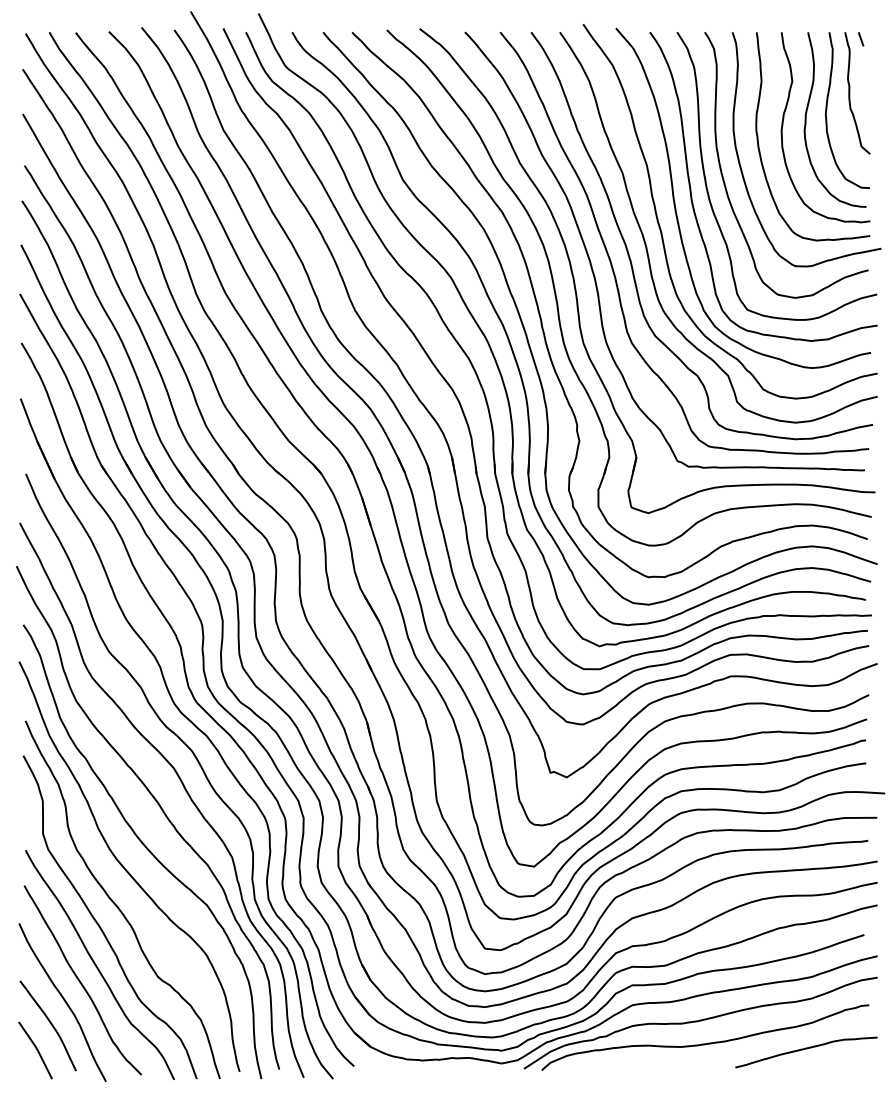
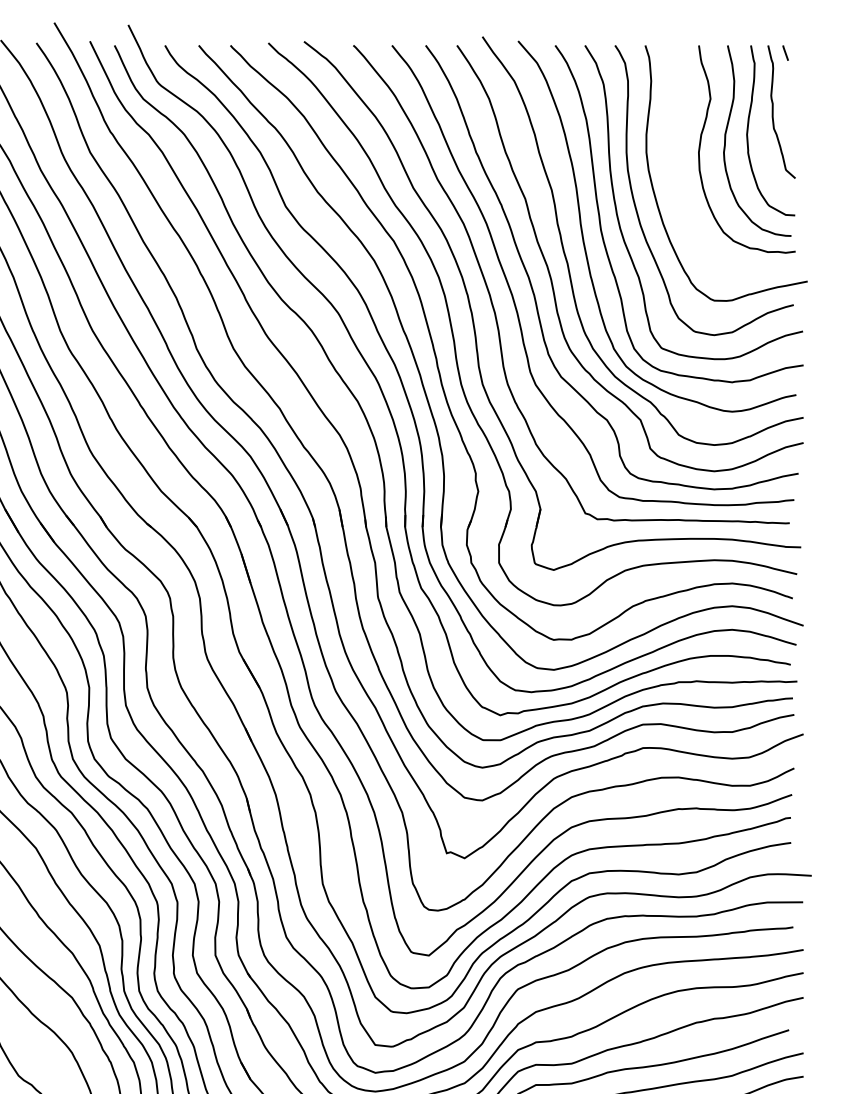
curve: (759, 144) -> (674, 167), removed

